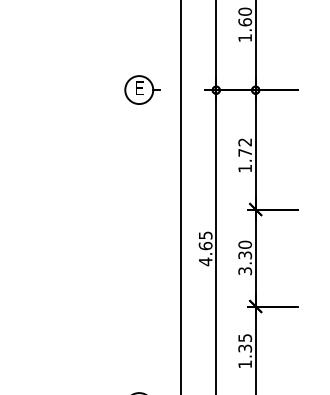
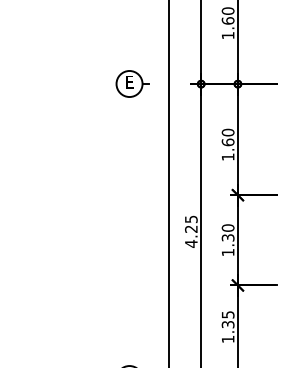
text: (245, 147) -> (228, 137), 1.72 -> 1.60
text: (205, 245) -> (191, 228), 4.65 -> 4.25
text: (245, 271) -> (228, 252), 3.30 -> 1.30

